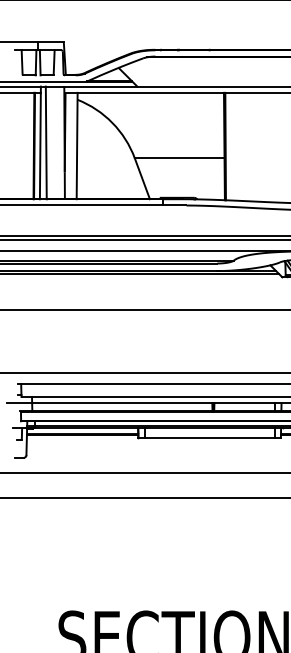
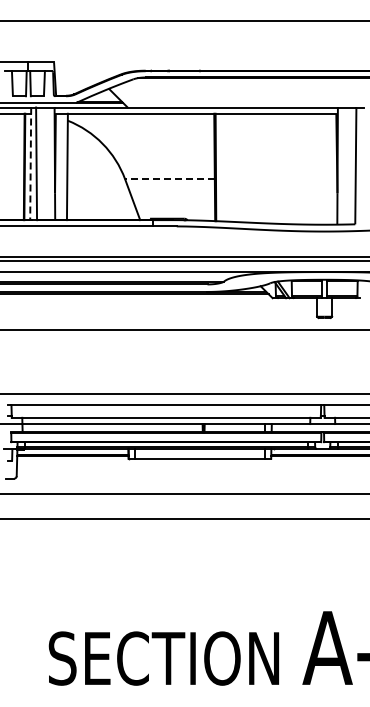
line: (40, 143) -> (30, 164), solid -> dashed
line: (179, 158) -> (169, 179), solid -> dashed

